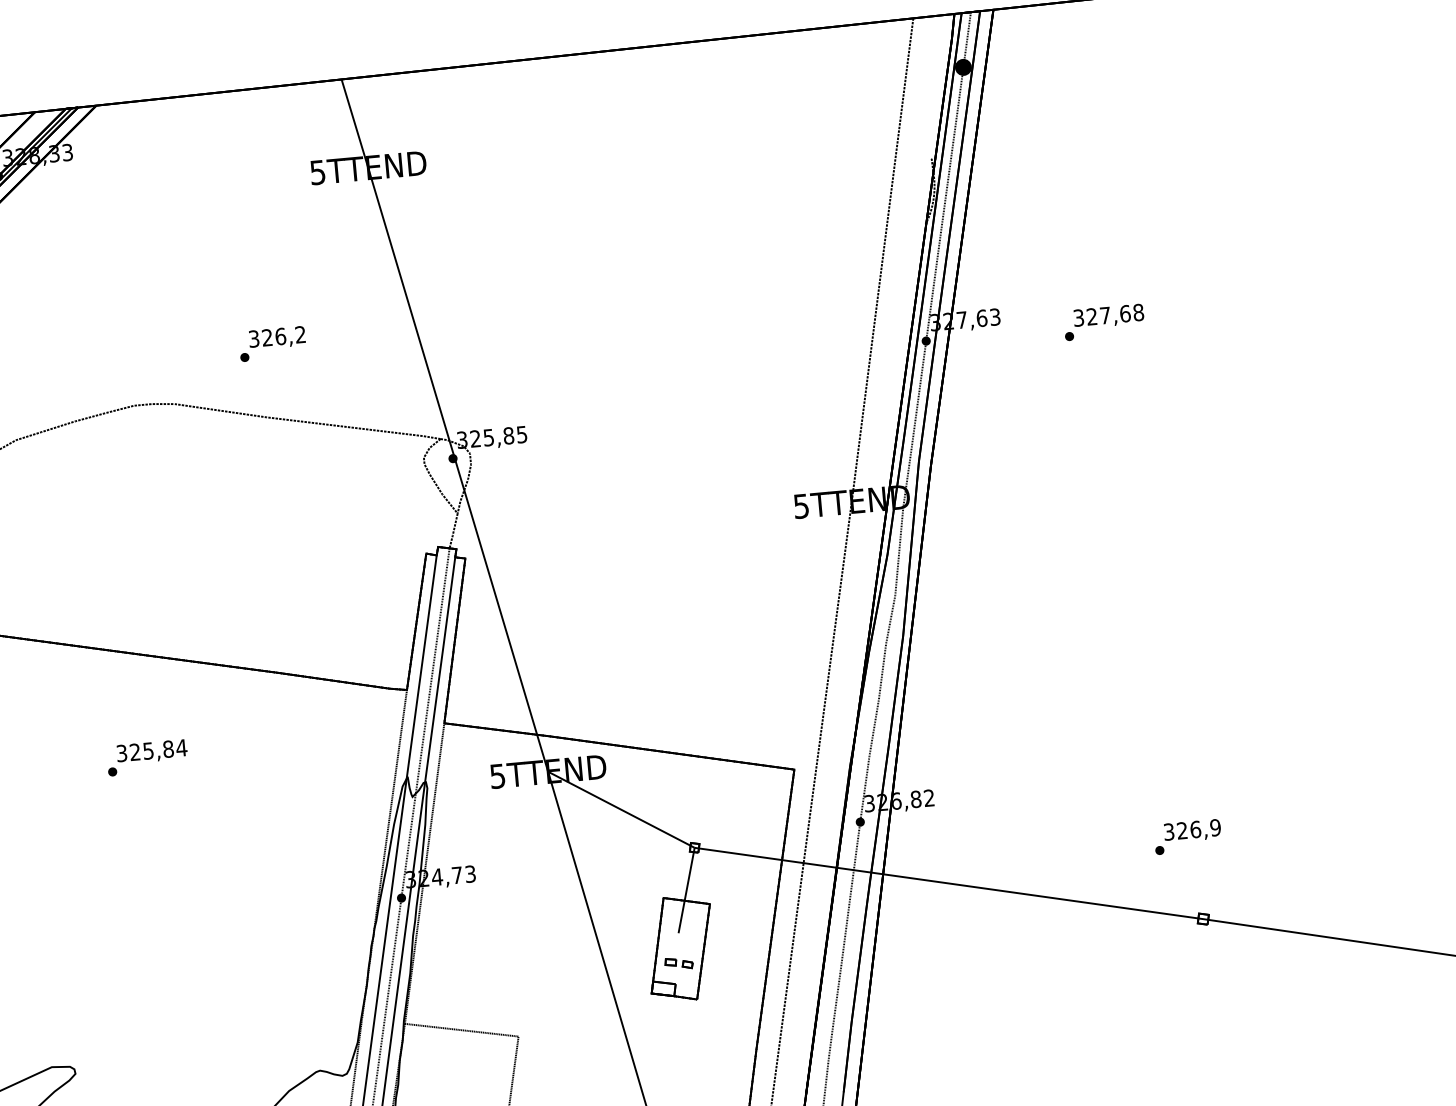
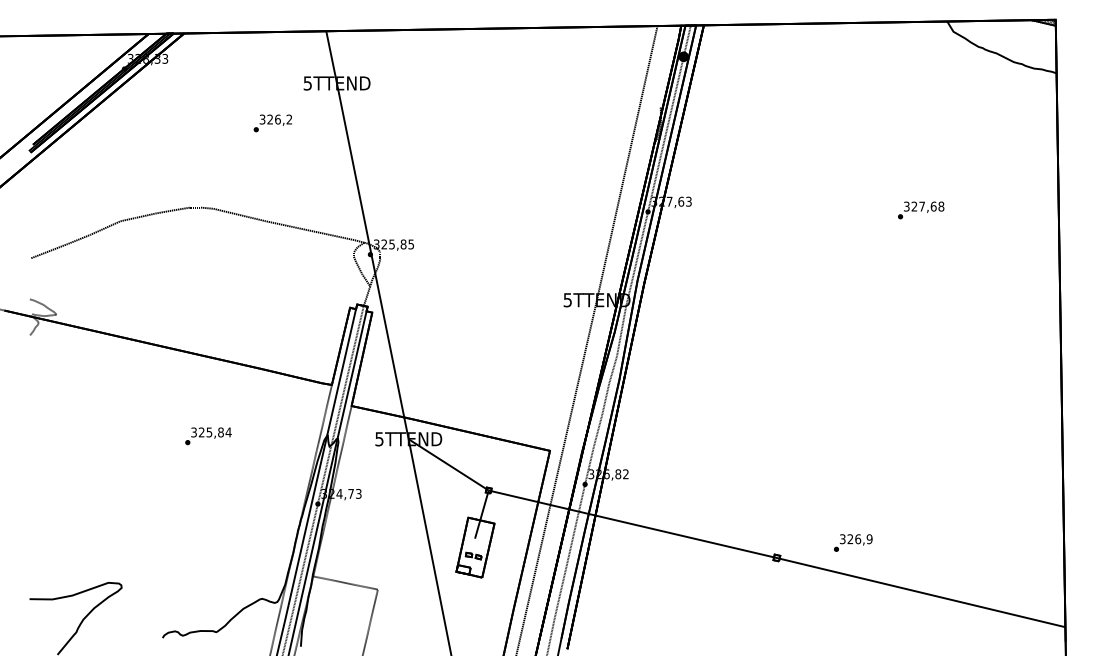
text: (1104, 322) -> (921, 210), moved
text: (271, 344) -> (272, 123), moved
text: (147, 758) -> (208, 436), moved
text: (1188, 835) -> (853, 542), moved

